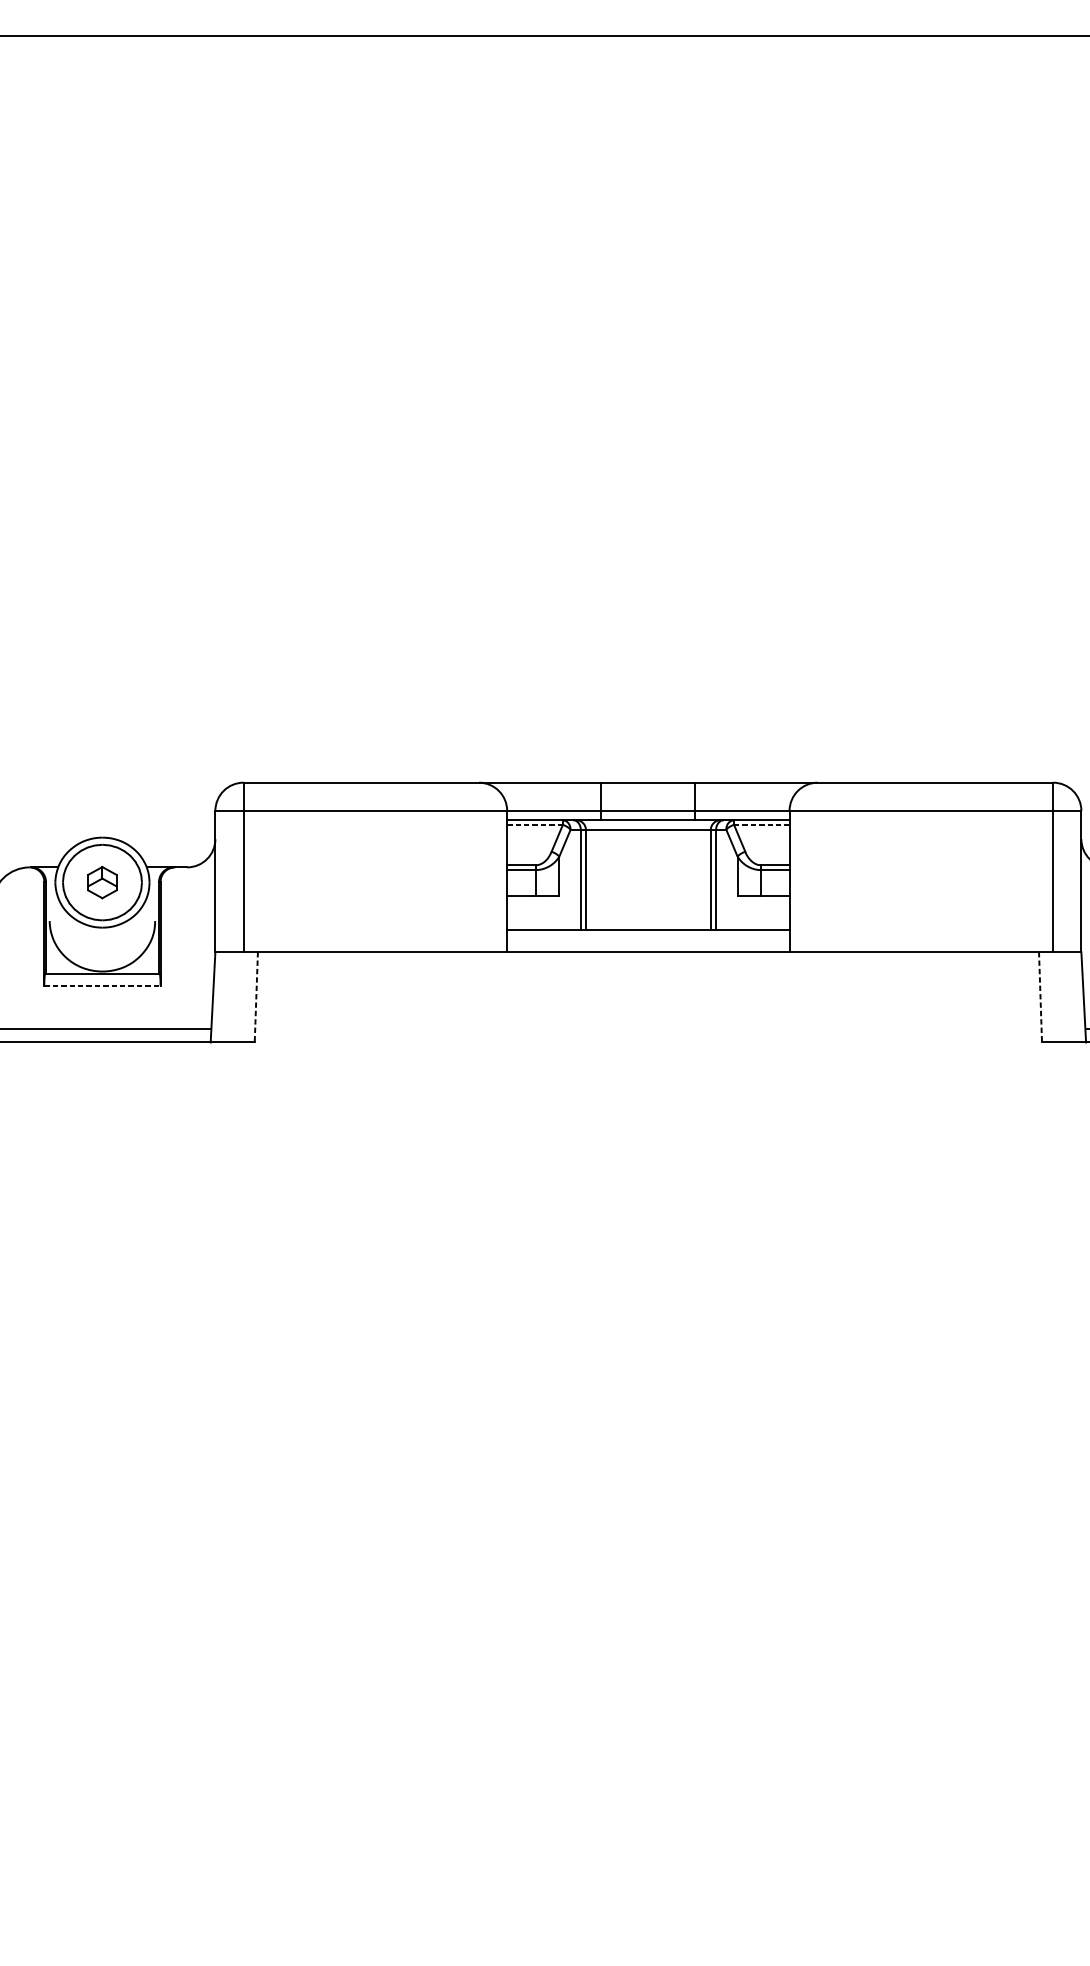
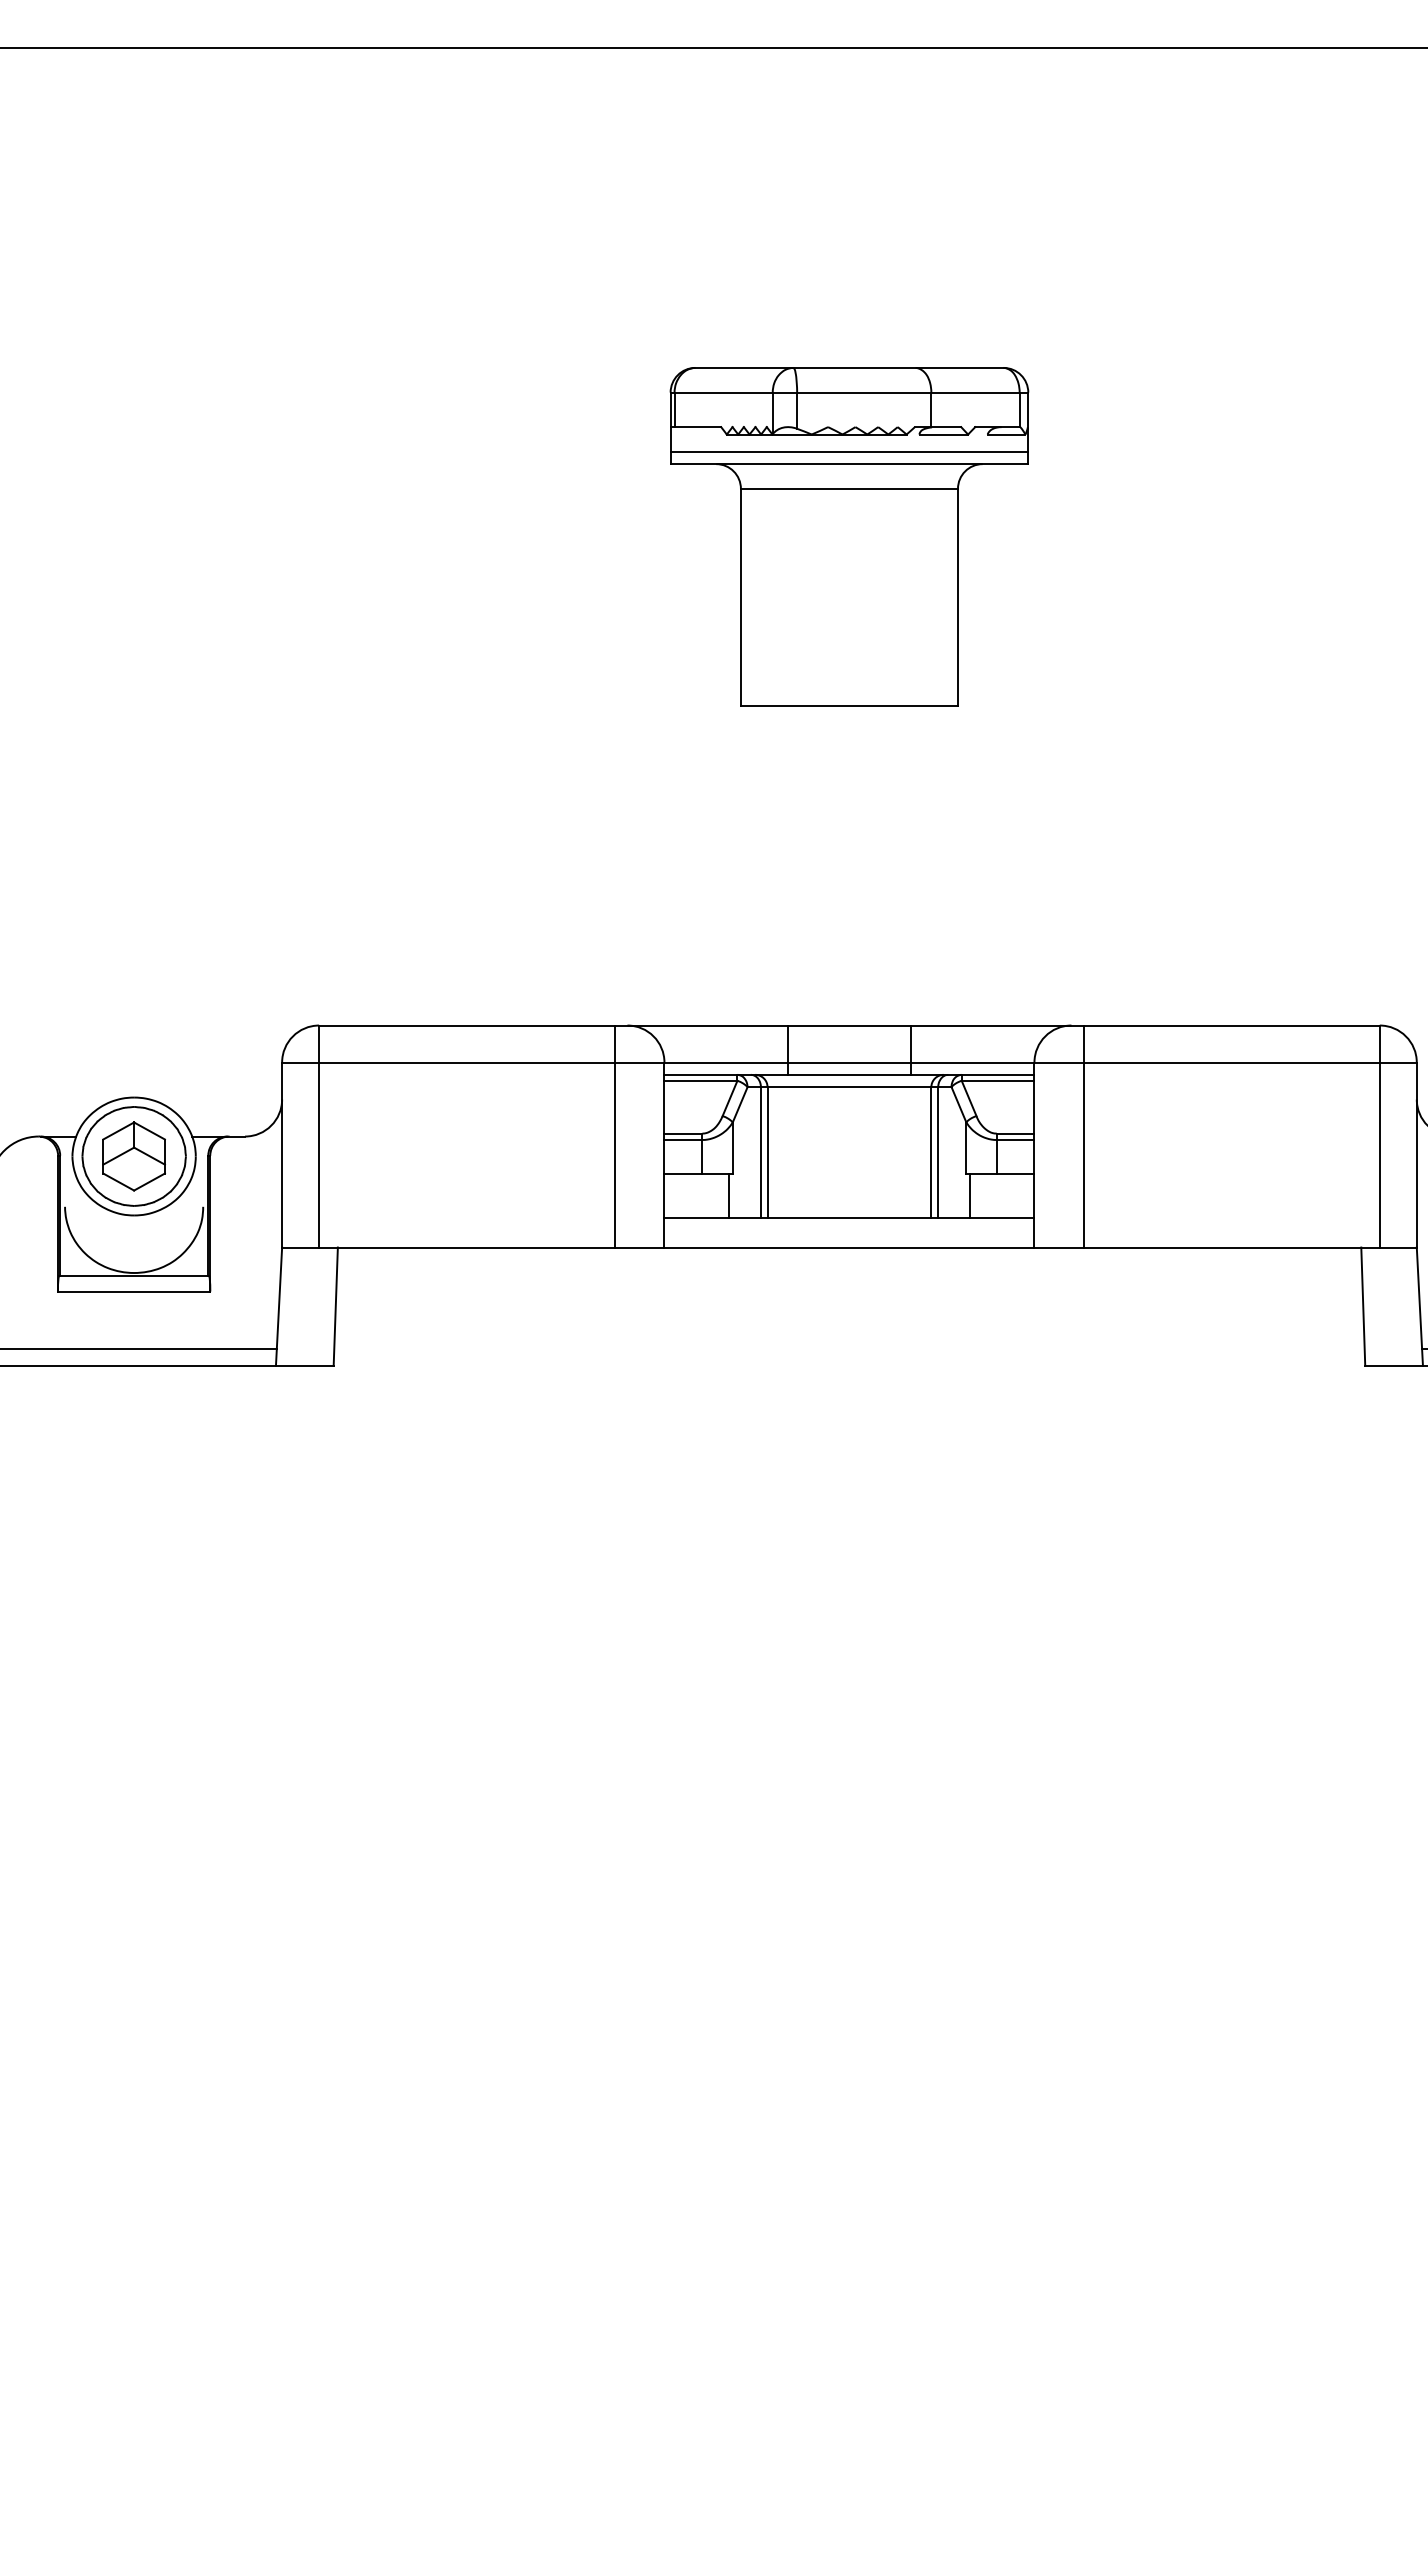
part: (648, 409) -> (849, 536), added
line: (534, 824) -> (700, 1080), dashed -> solid
line: (762, 824) -> (998, 1080), dashed -> solid
line: (469, 867) -> (615, 1136), added
line: (827, 867) -> (1083, 1136), added
part: (101, 882) -> (133, 1156), size x1.67
line: (556, 912) -> (728, 1195), added
line: (740, 912) -> (970, 1195), added
line: (102, 985) -> (134, 1291), dashed -> solid
line: (256, 997) -> (335, 1307), dashed -> solid
line: (1040, 997) -> (1363, 1307), dashed -> solid

